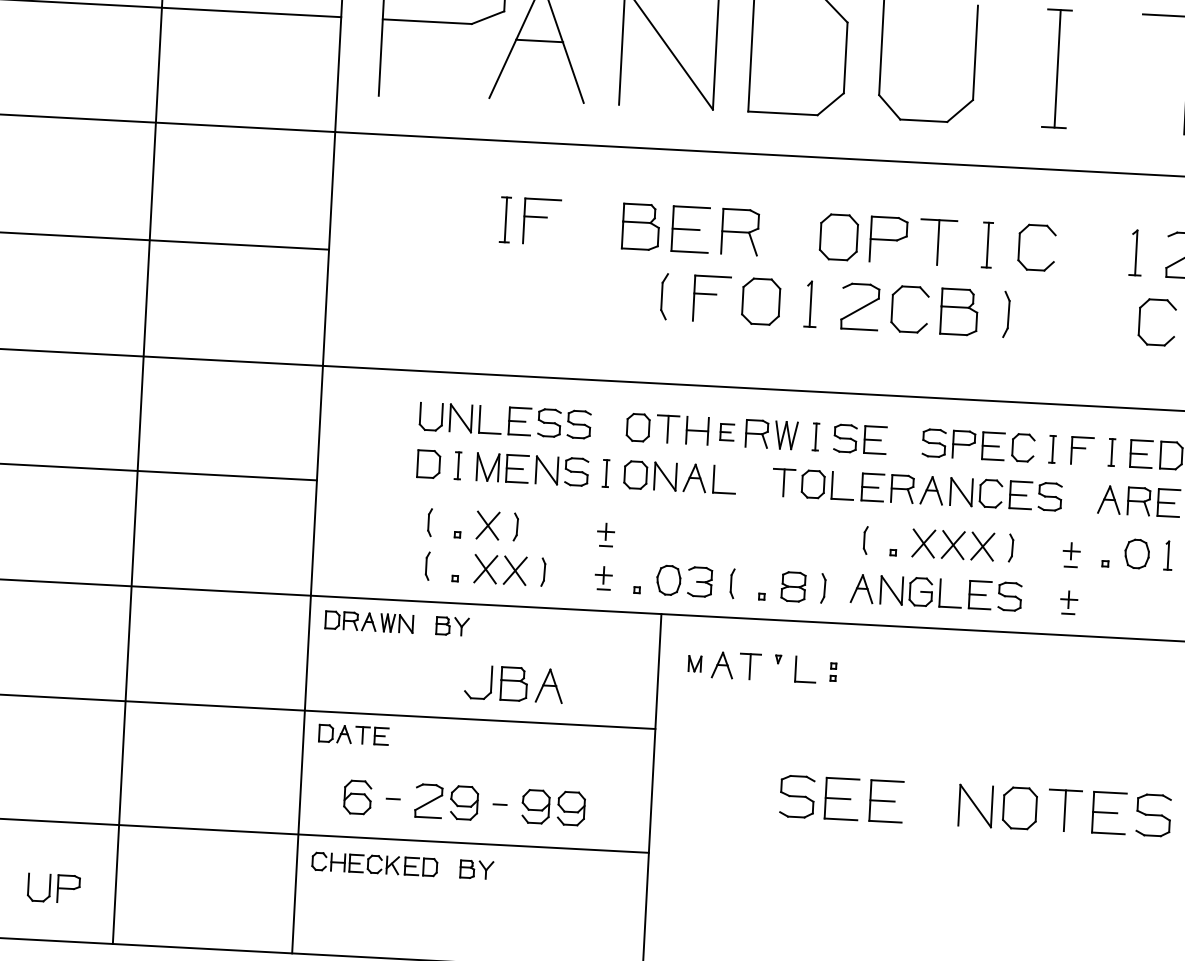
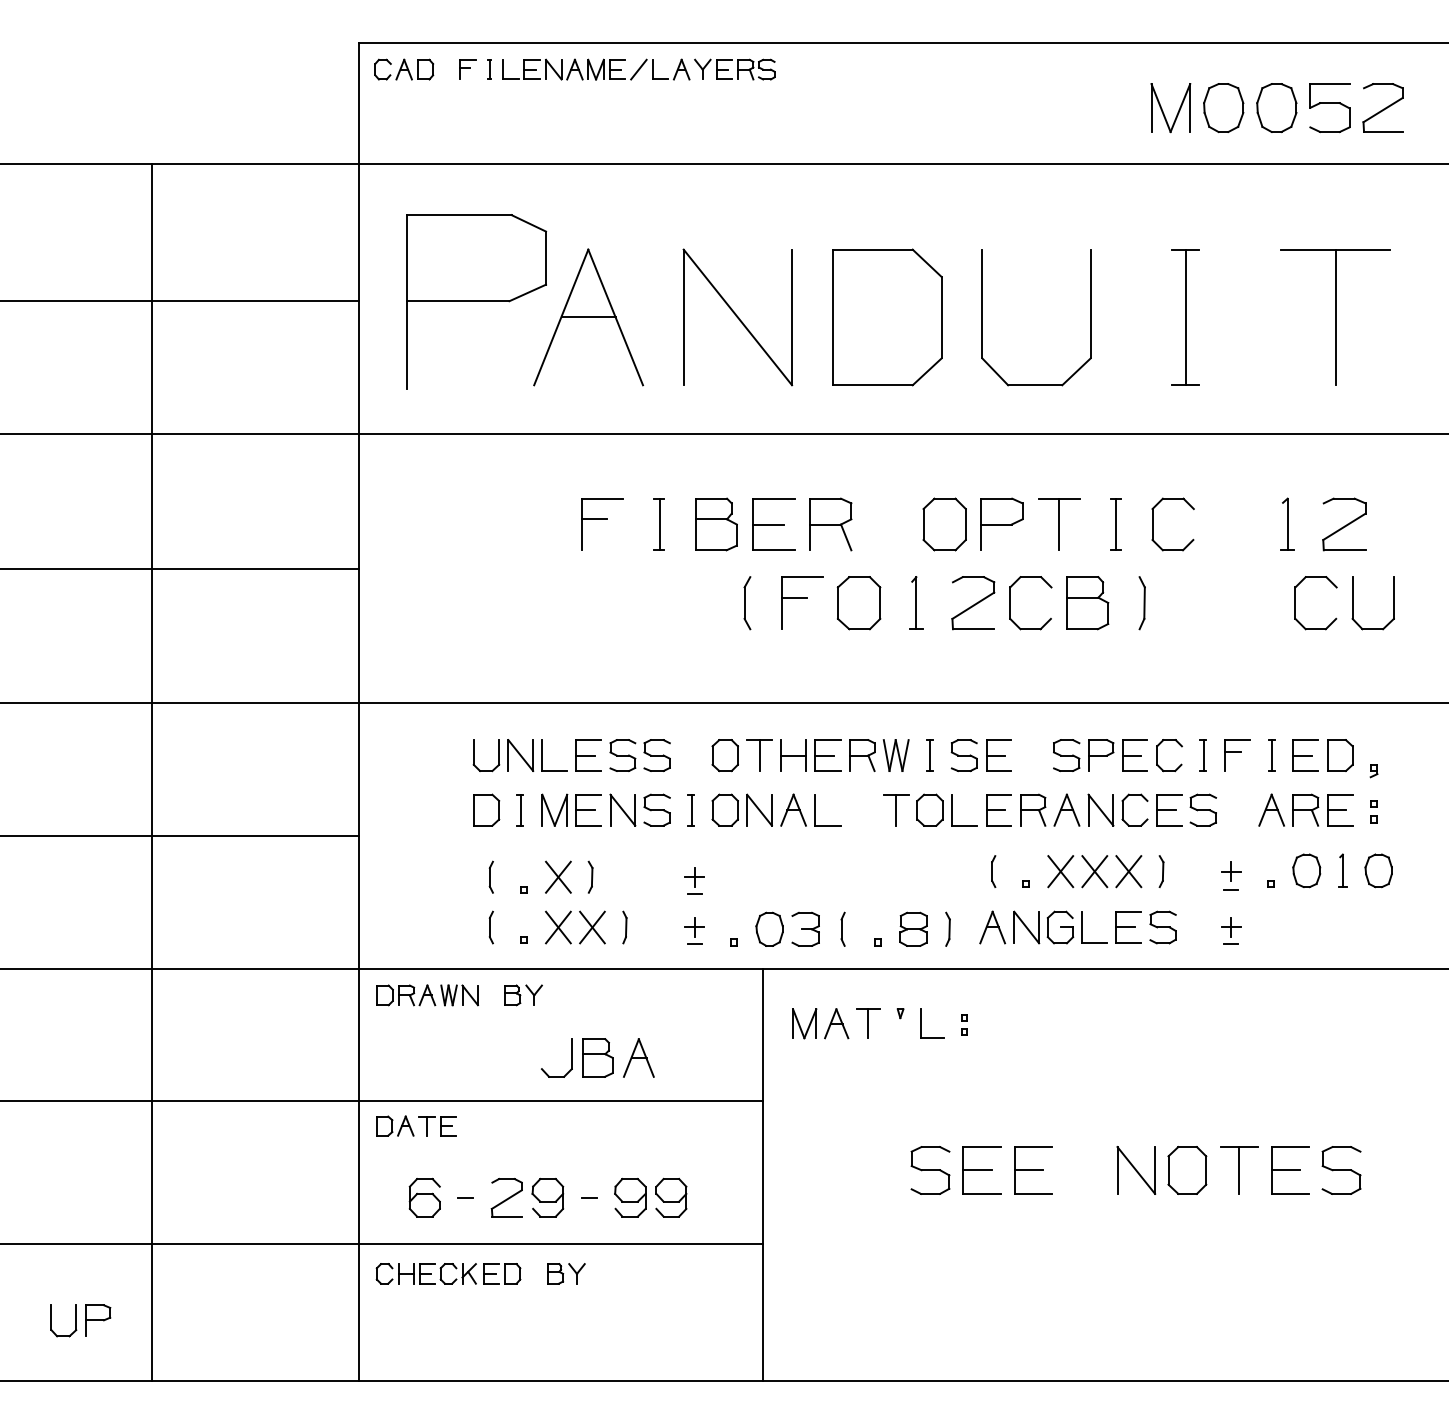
part: (505, 219) -> (658, 524), moved
part: (726, 432) -> (827, 755), size x1.67
part: (694, 663) -> (804, 1023), size x1.67

